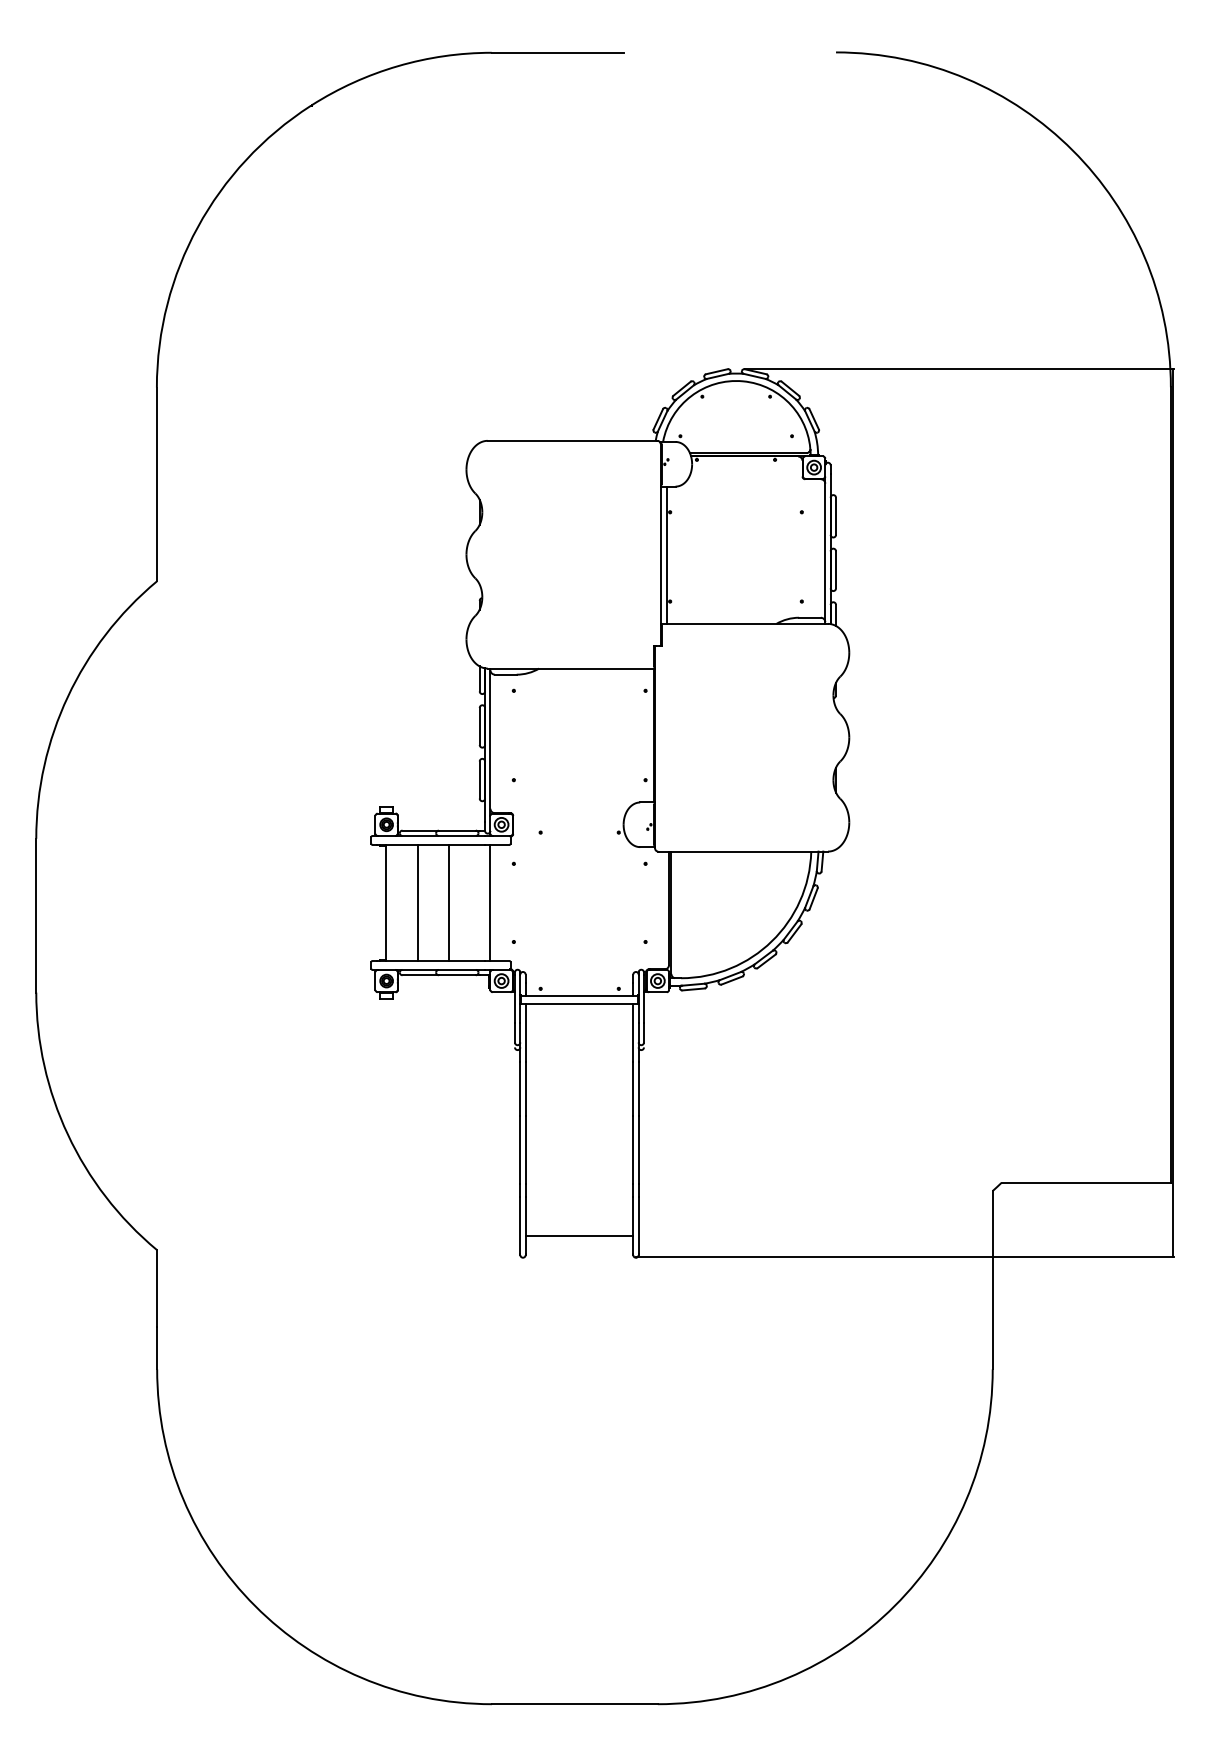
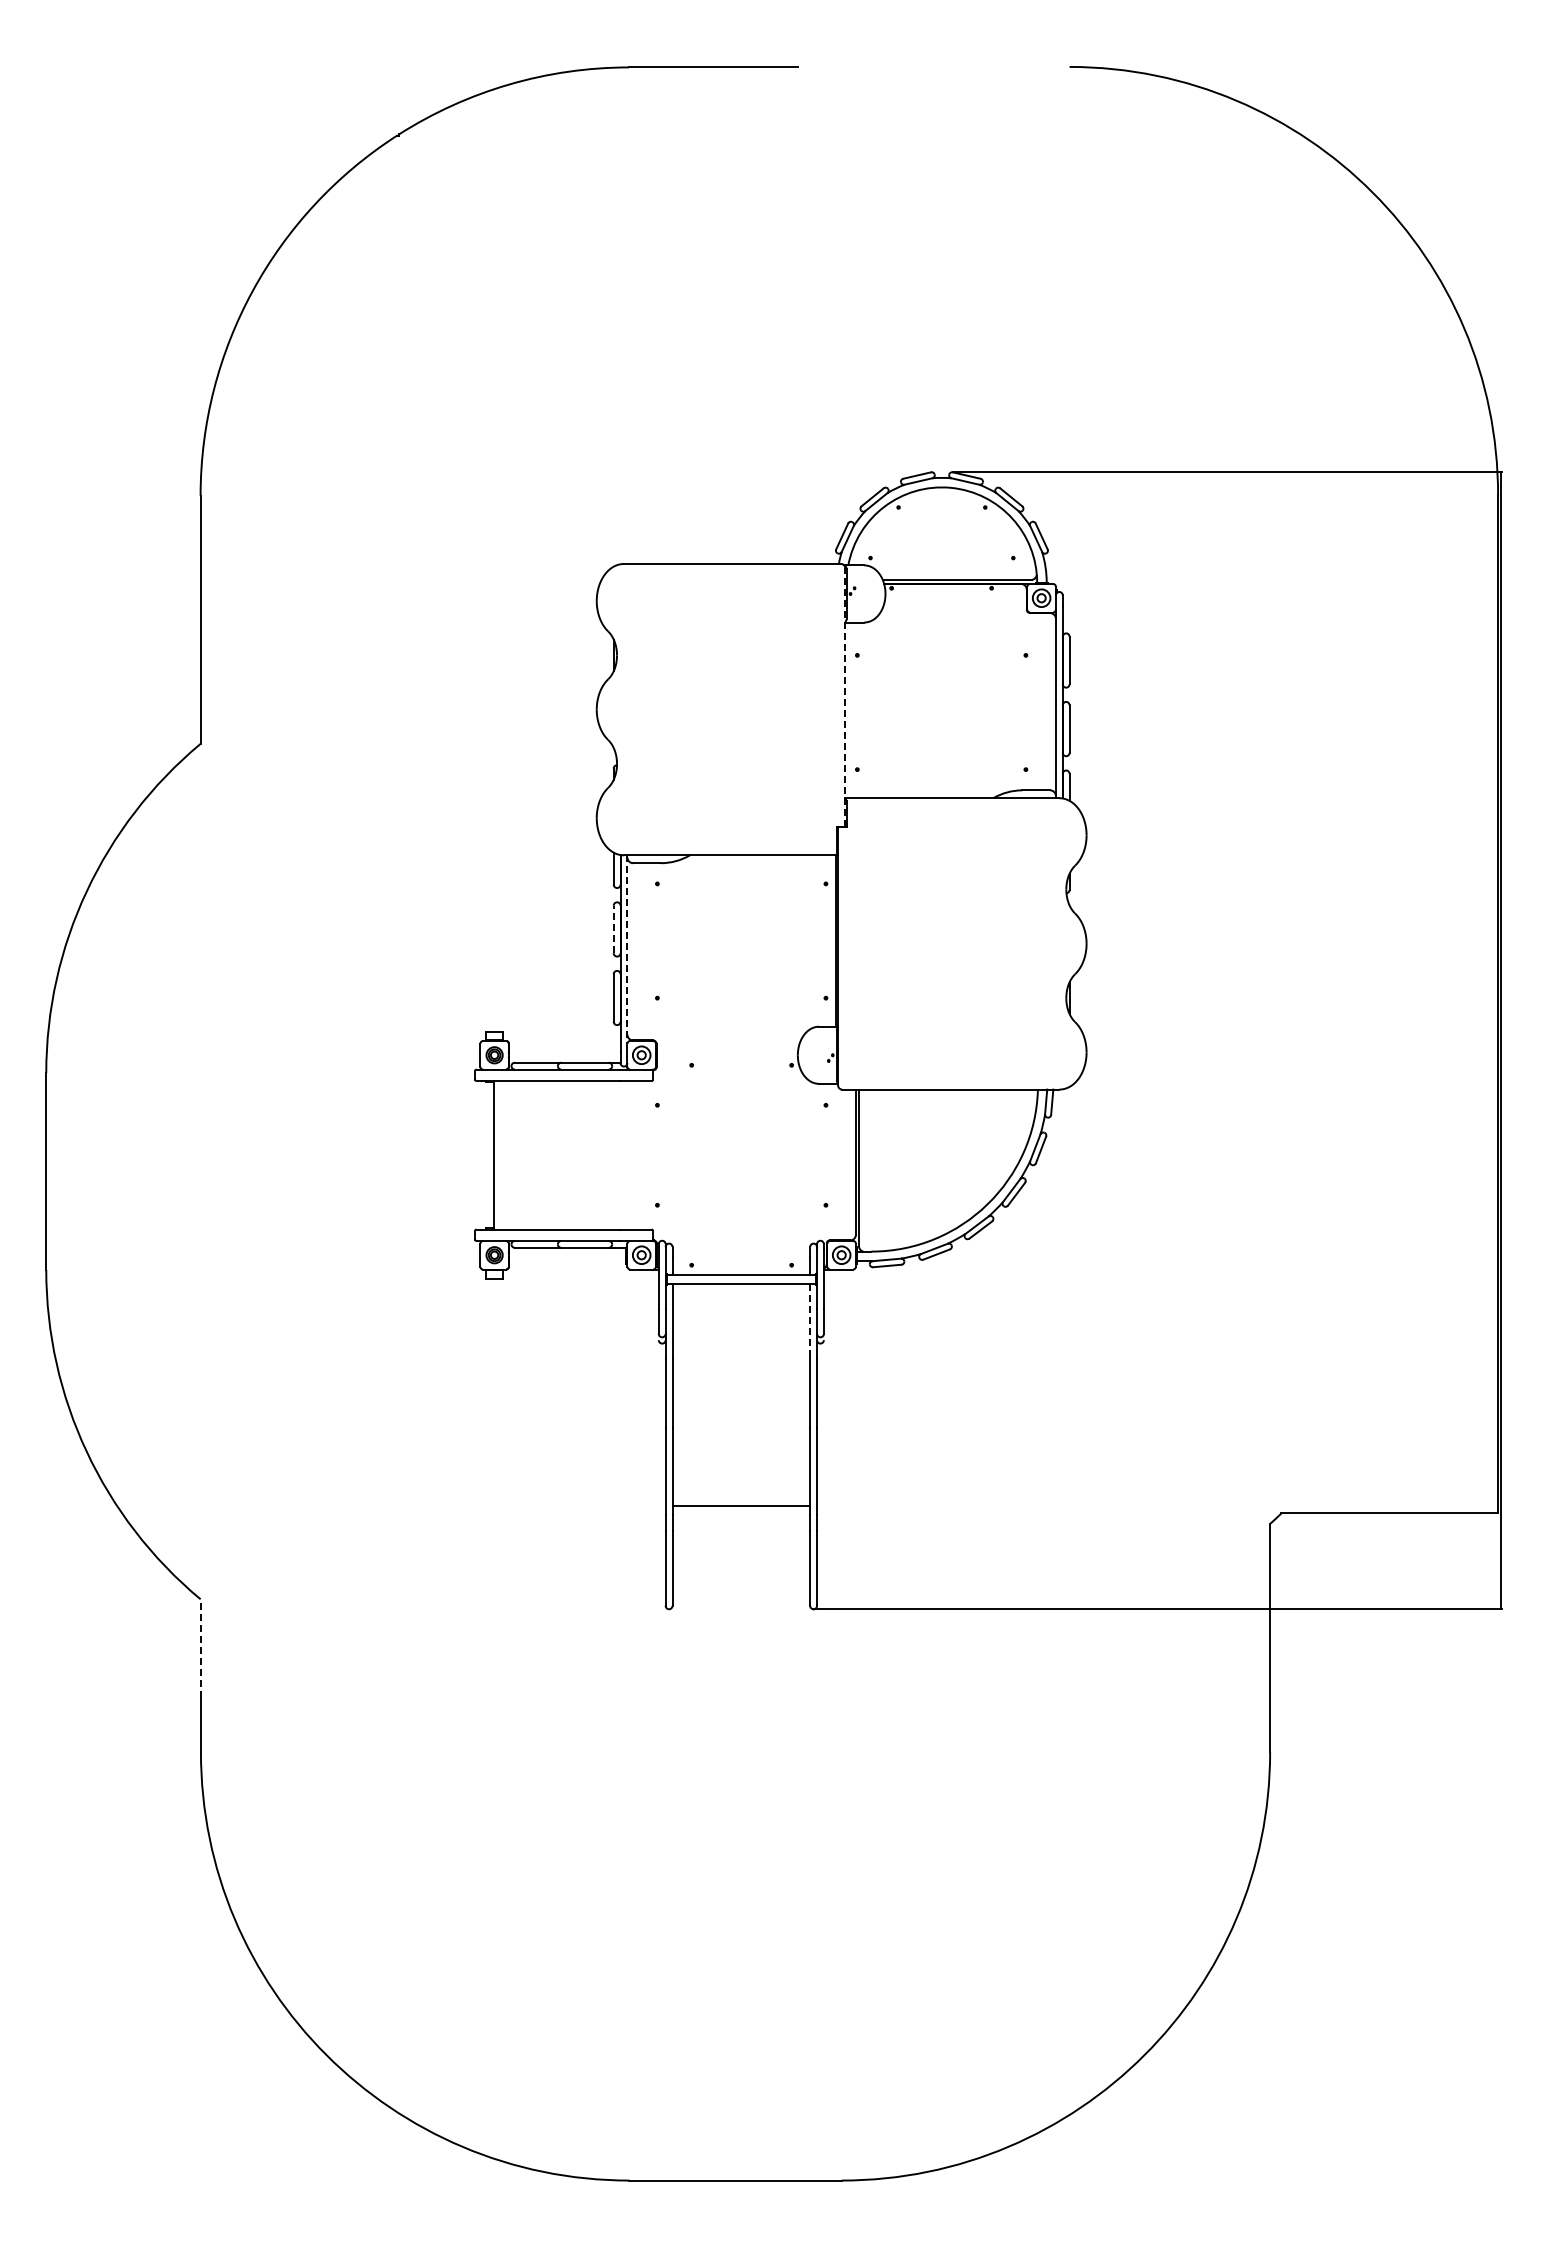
line: (660, 545) -> (845, 697), solid -> dashed
line: (667, 555) -> (853, 710), removed
line: (479, 726) -> (613, 929), solid -> dashed
line: (490, 742) -> (627, 950), solid -> dashed
line: (417, 903) -> (534, 1155), removed
line: (449, 903) -> (574, 1155), removed
line: (490, 903) -> (627, 1155), removed
line: (633, 1032) -> (810, 1321), solid -> dashed
line: (579, 1236) -> (741, 1506), moved
line: (156, 1288) -> (200, 1648), solid -> dashed

